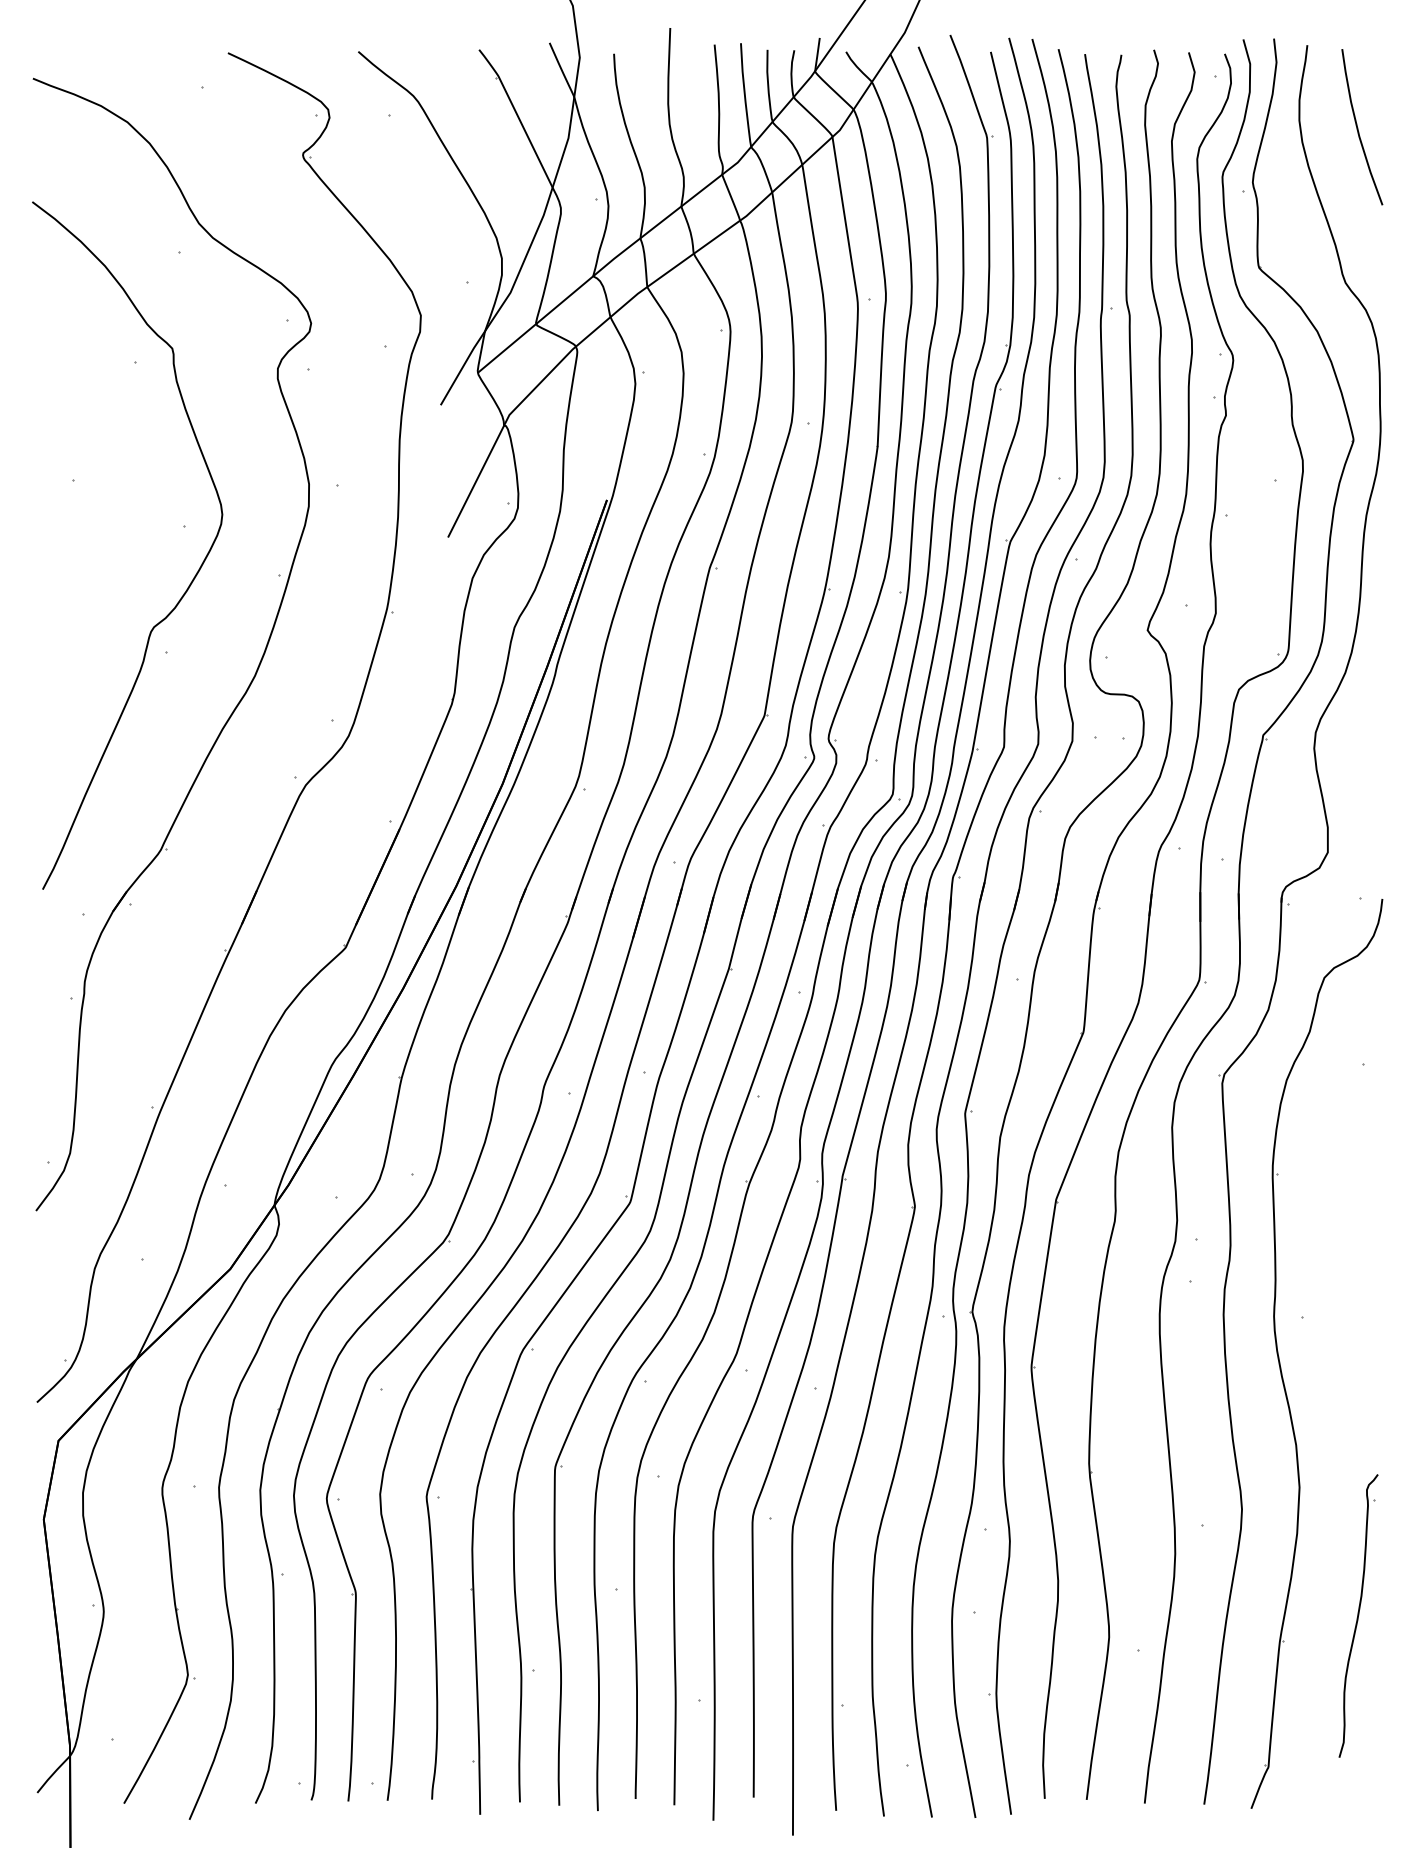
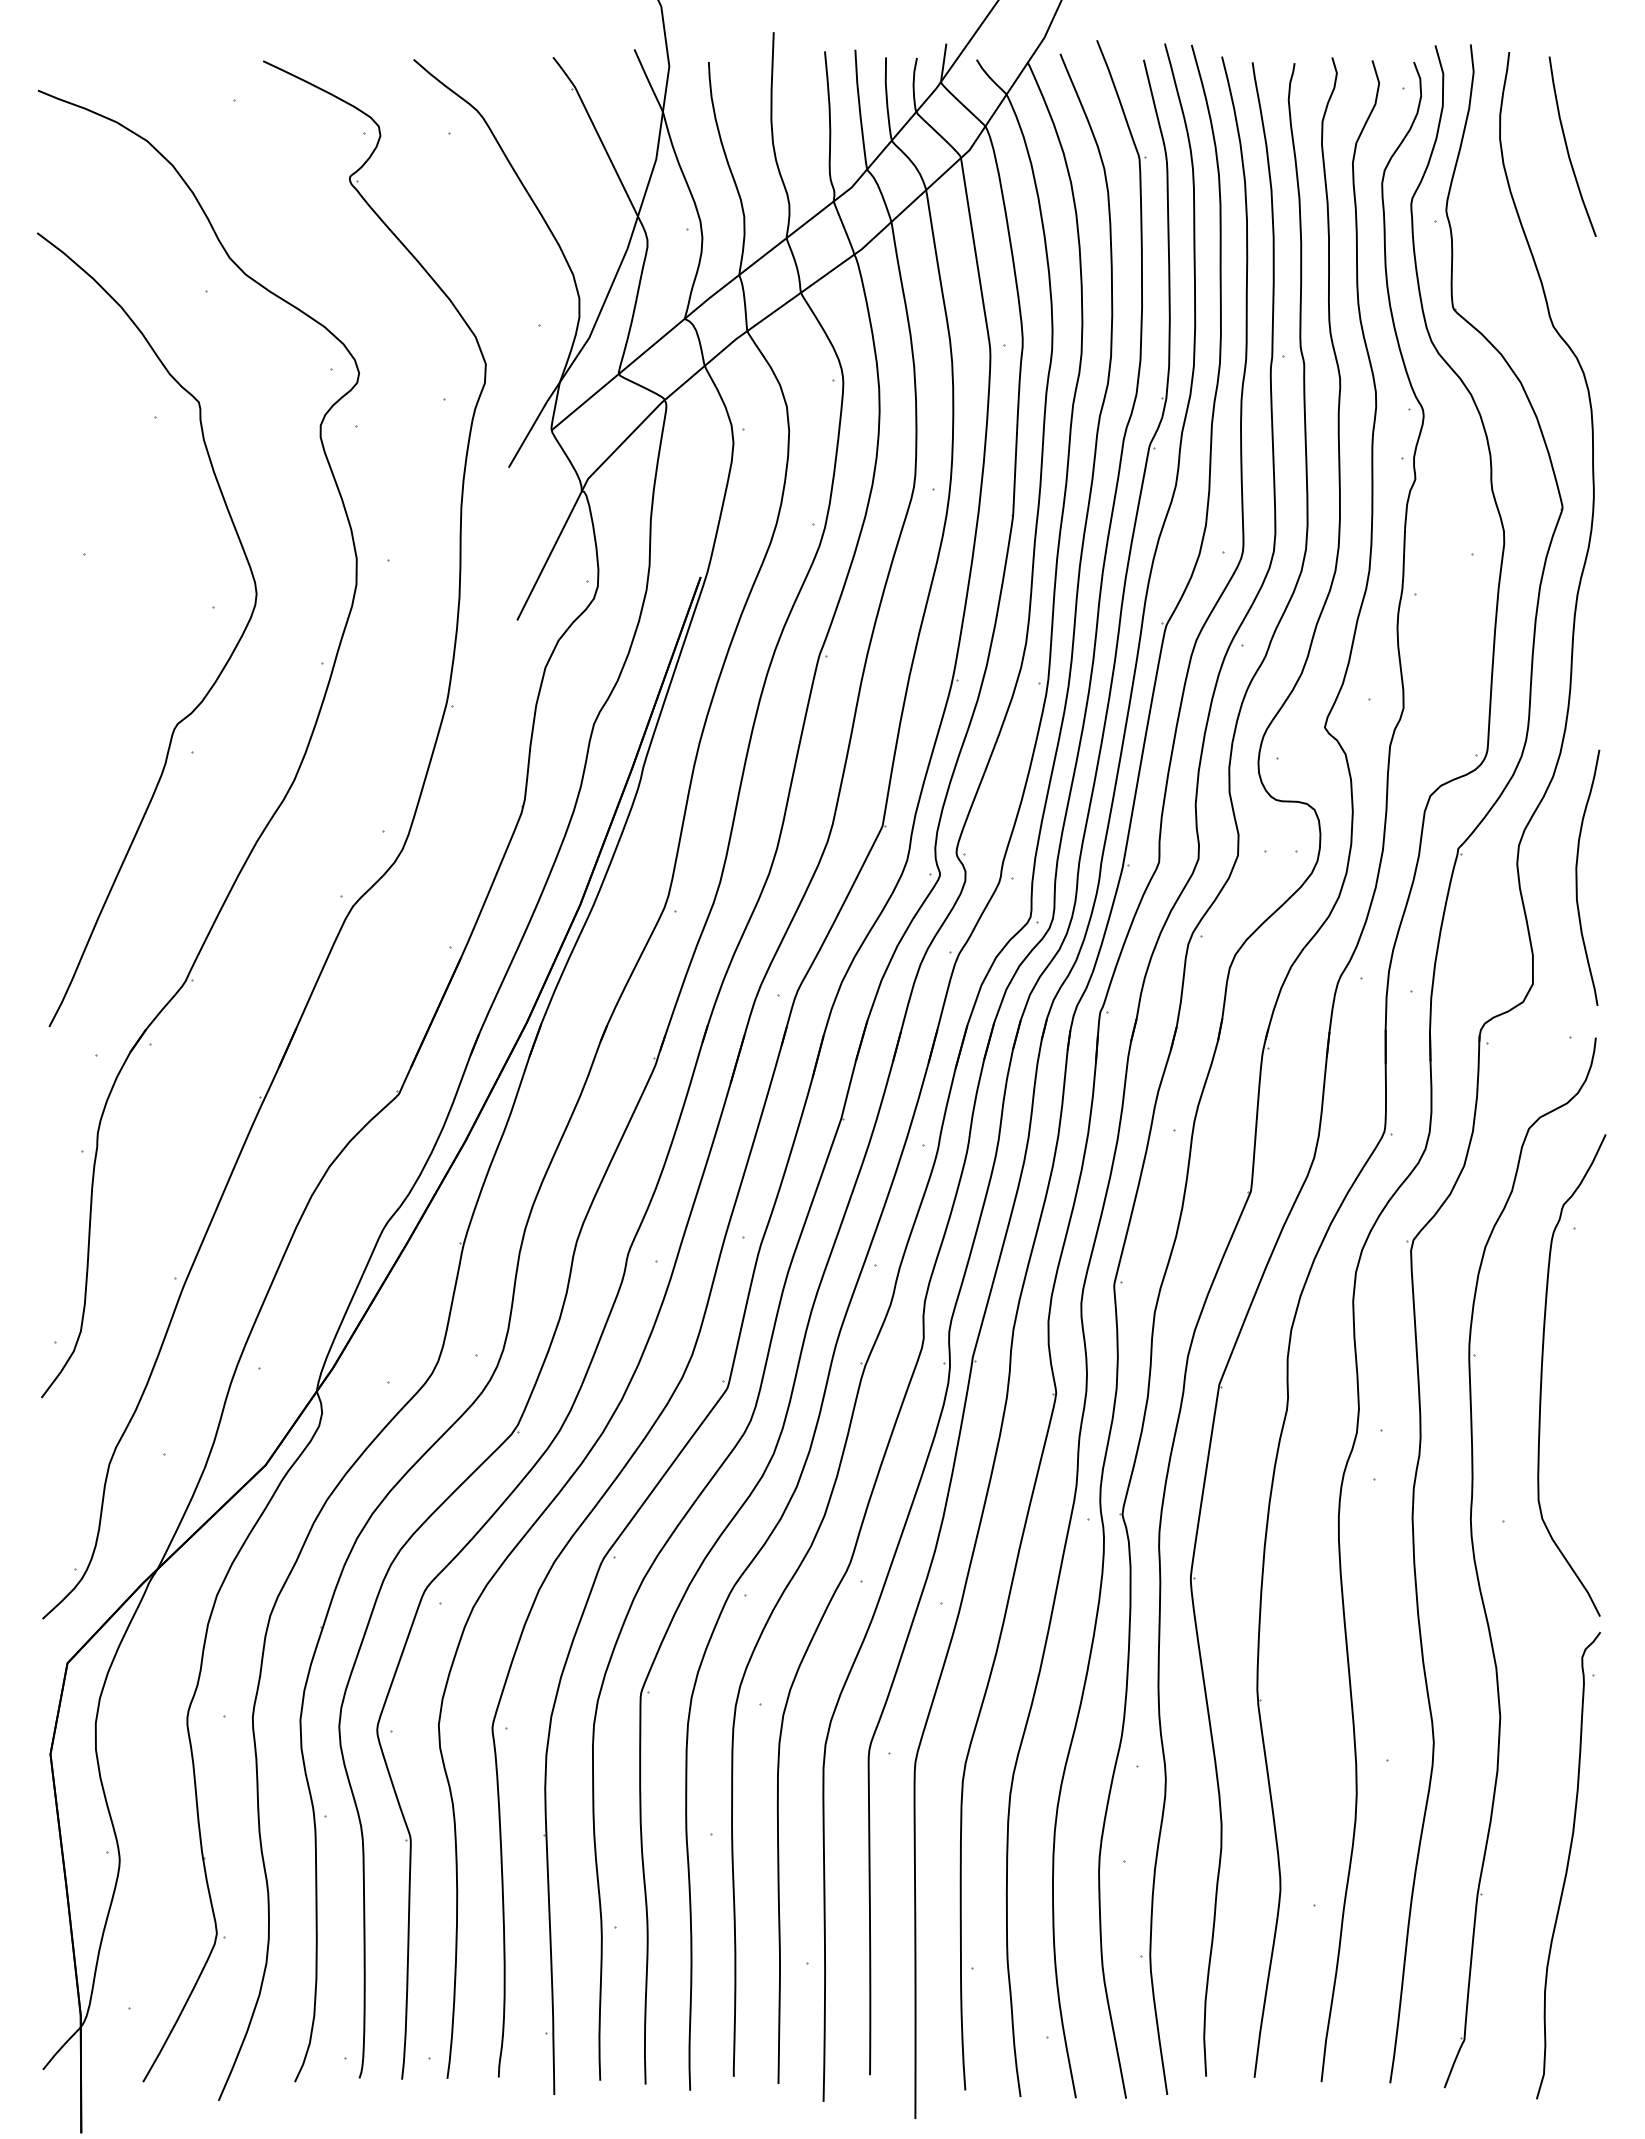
curve: (1366, 760) -> (1577, 877), added
curve: (1336, 1191) -> (1542, 1375), added
part: (1358, 1615) -> (1568, 1864), size x1.43

